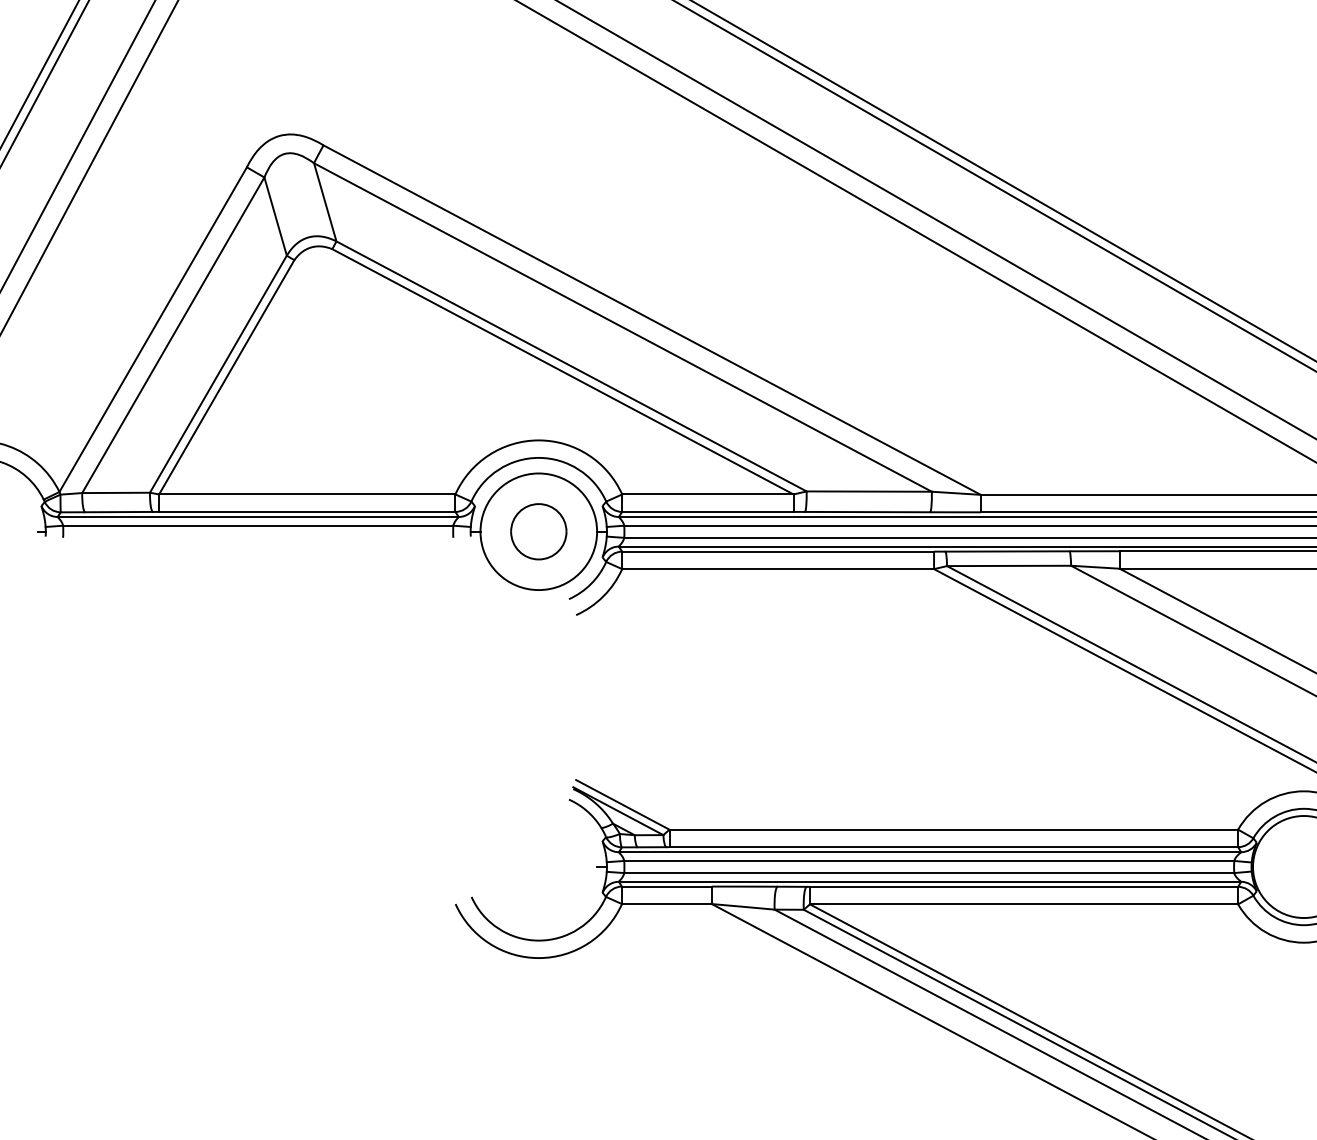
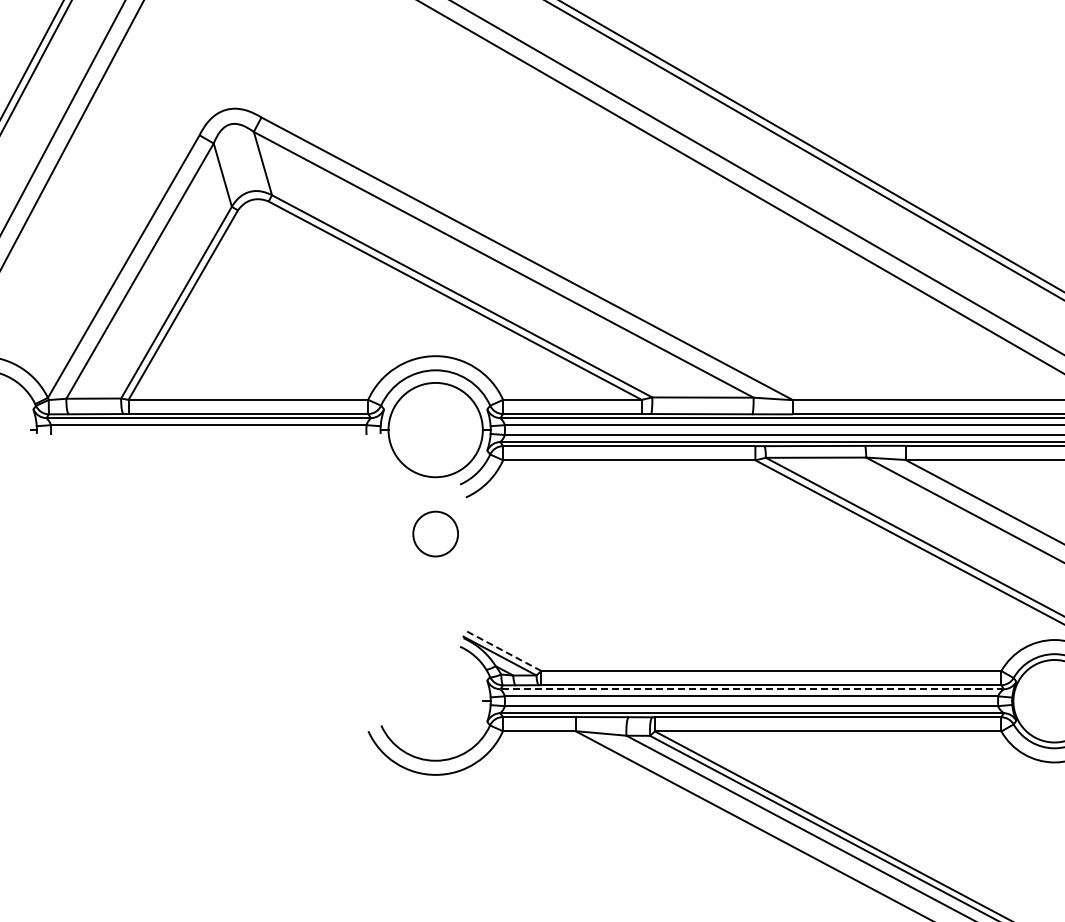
part: (538, 531) -> (435, 533), moved
line: (622, 804) -> (503, 650), solid -> dashed
line: (930, 852) -> (752, 689), solid -> dashed

